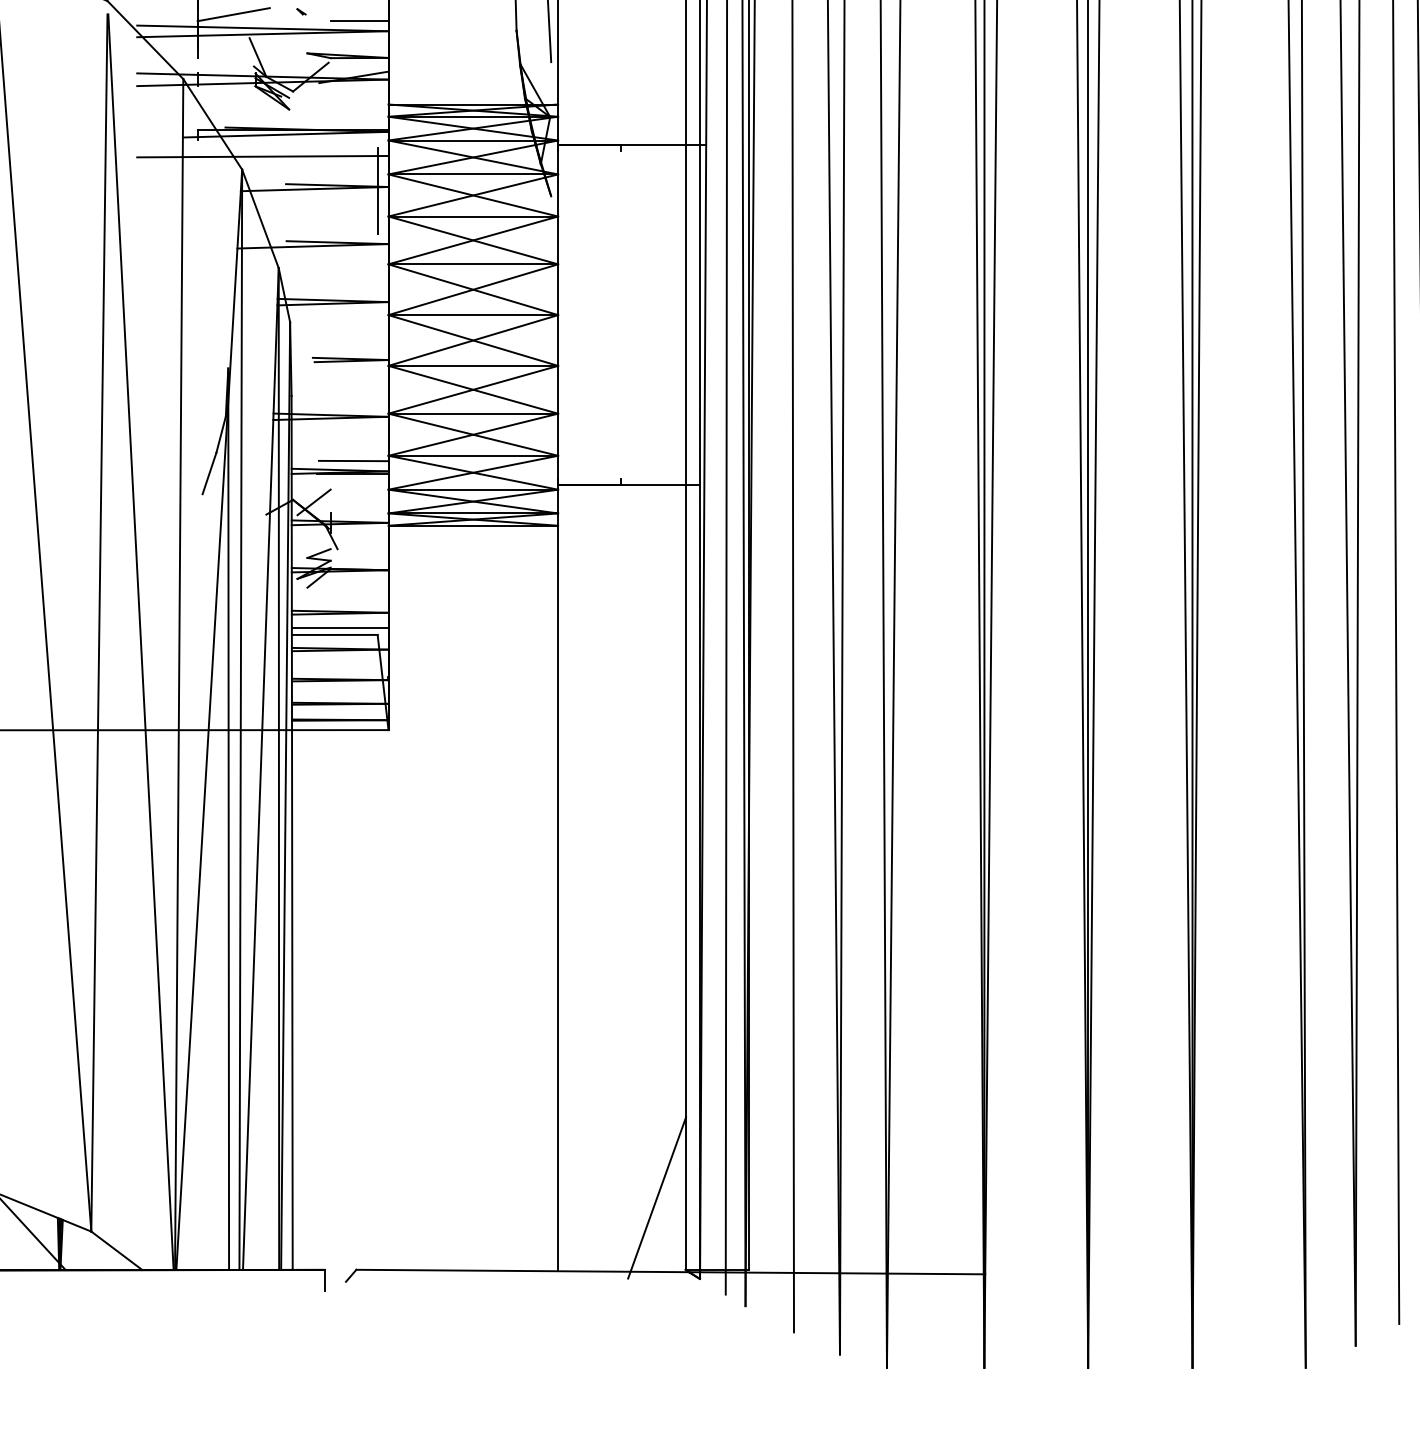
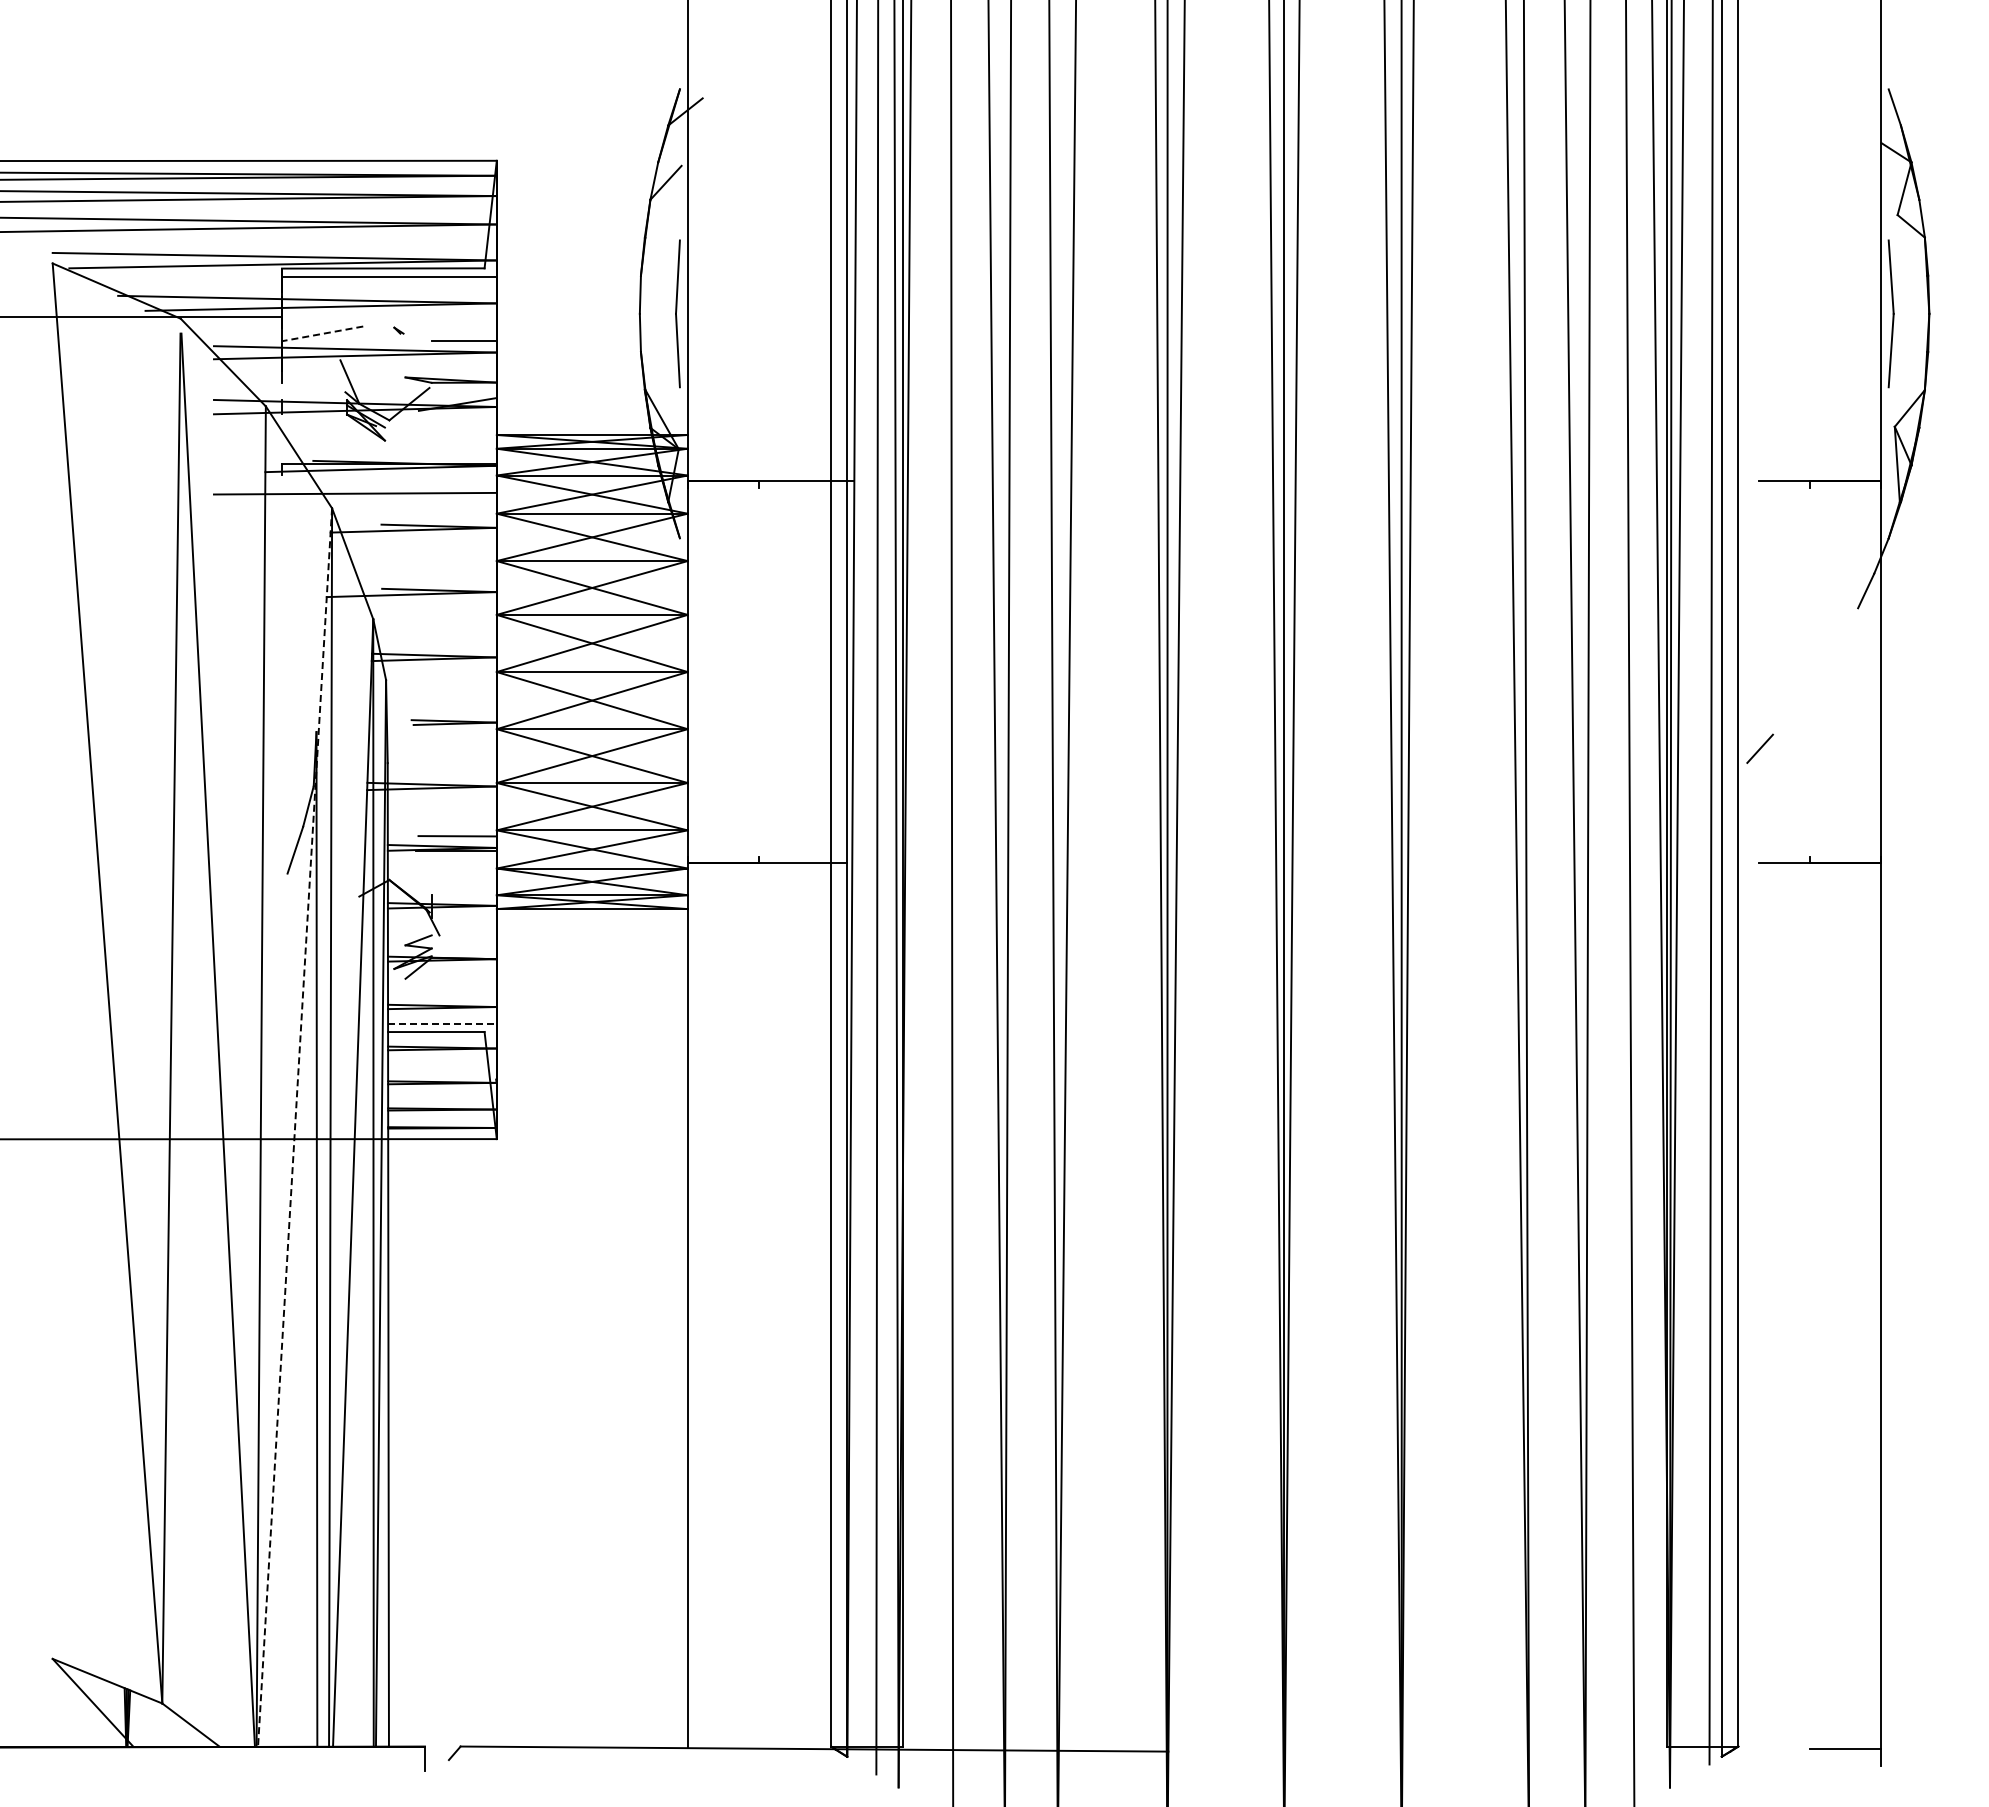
line: (233, 14) -> (322, 333), solid -> dashed
line: (377, 191) -> (484, 532), removed
line: (313, 502) -> (412, 882), removed
line: (340, 627) -> (442, 1023), solid -> dashed
line: (209, 719) -> (295, 1127), solid -> dashed
line: (656, 1197) -> (798, 1665), removed

